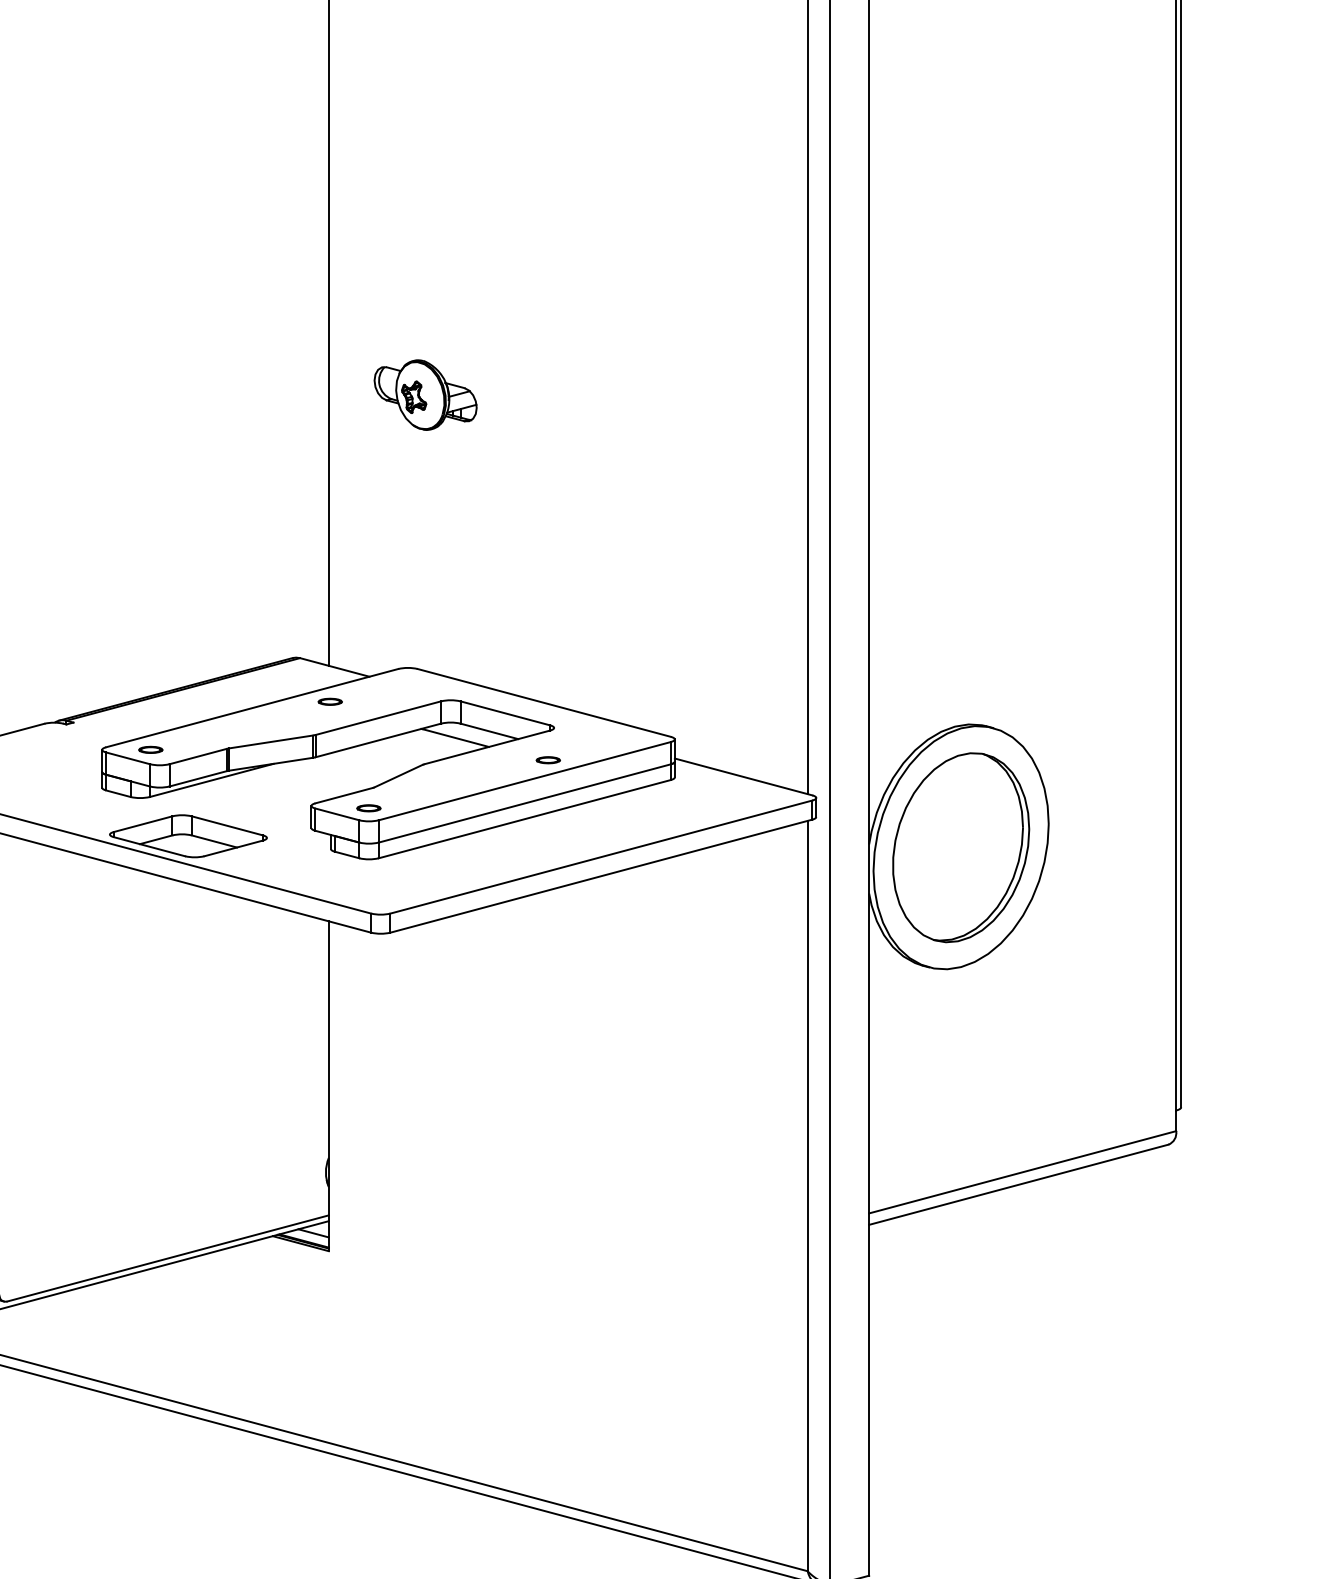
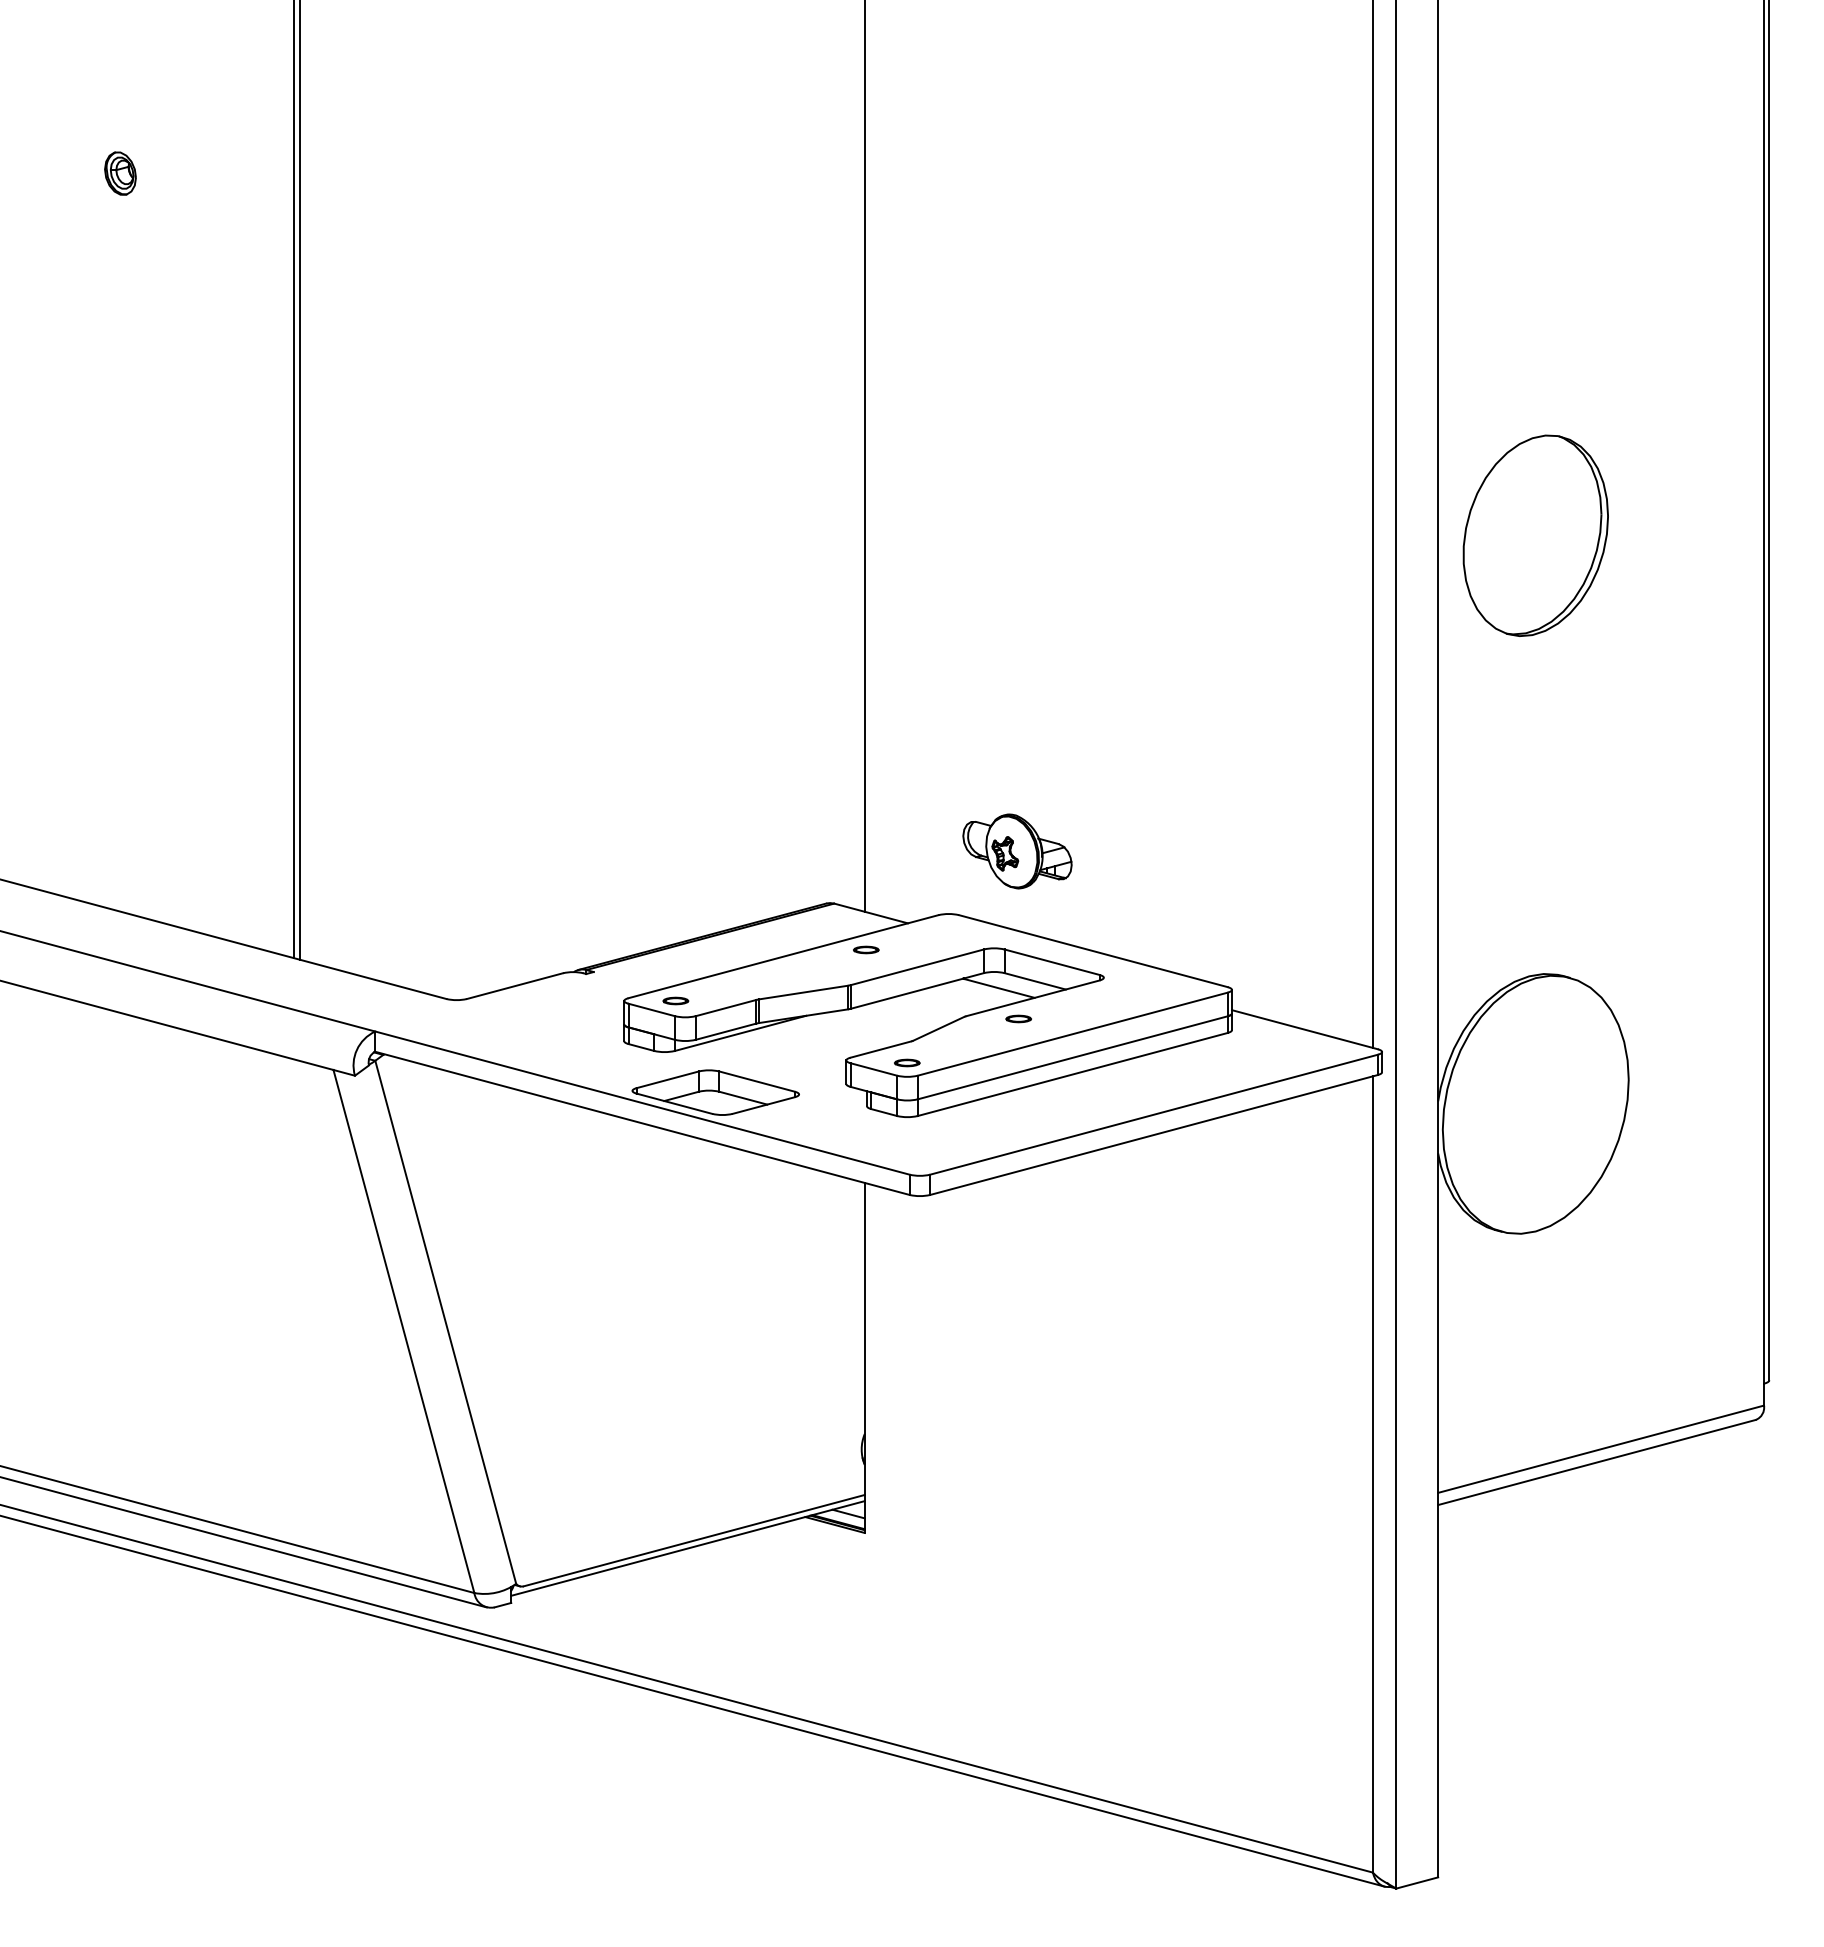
part: (425, 395) -> (1017, 851), moved
part: (548, 759) -> (1018, 1018), moved
part: (960, 847) -> (1535, 535), moved

